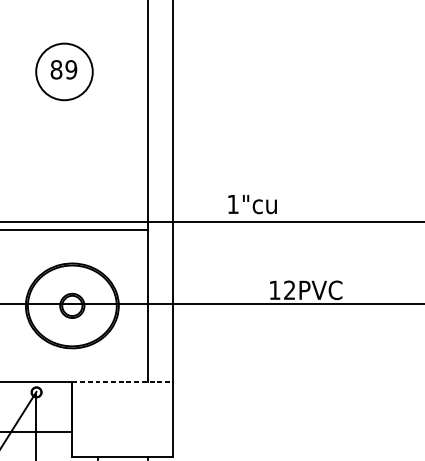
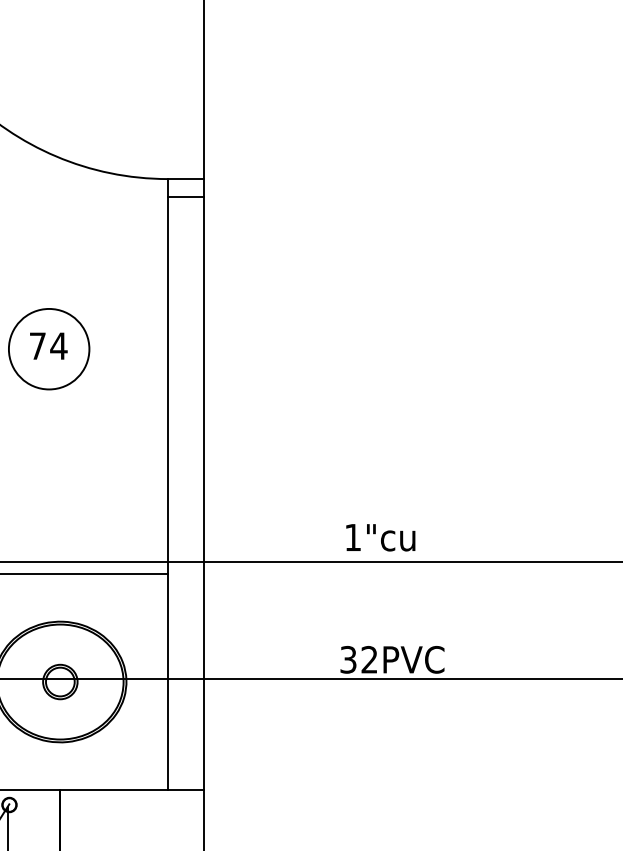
text: (64, 70) -> (48, 346), 89 -> 74
text: (252, 204) -> (380, 537), moved
text: (274, 290) -> (348, 659), 12PVC -> 32PVC
line: (123, 381) -> (132, 789), dashed -> solid

